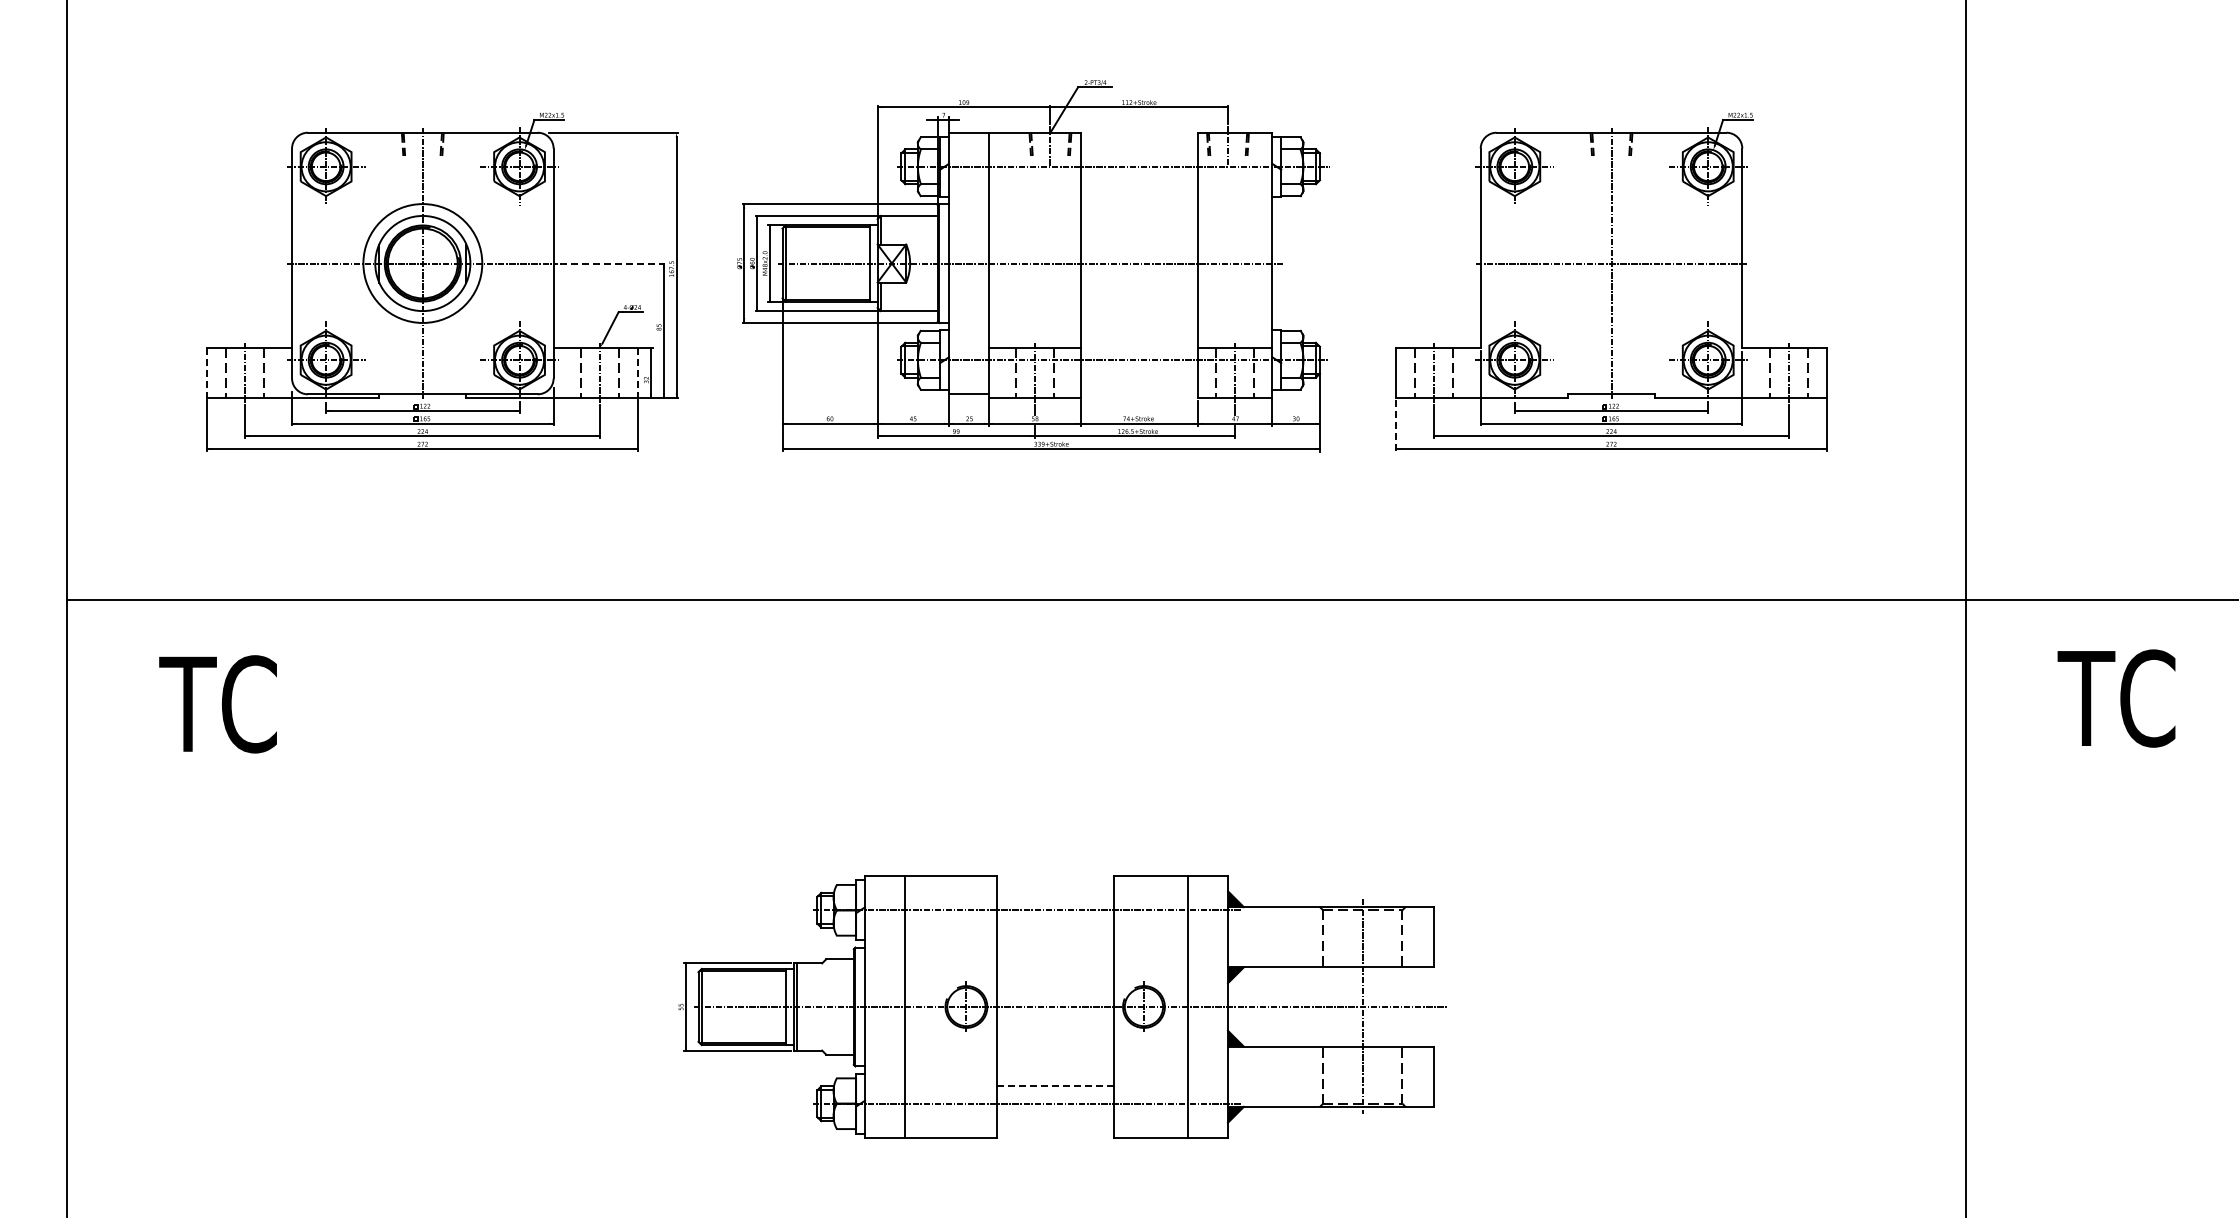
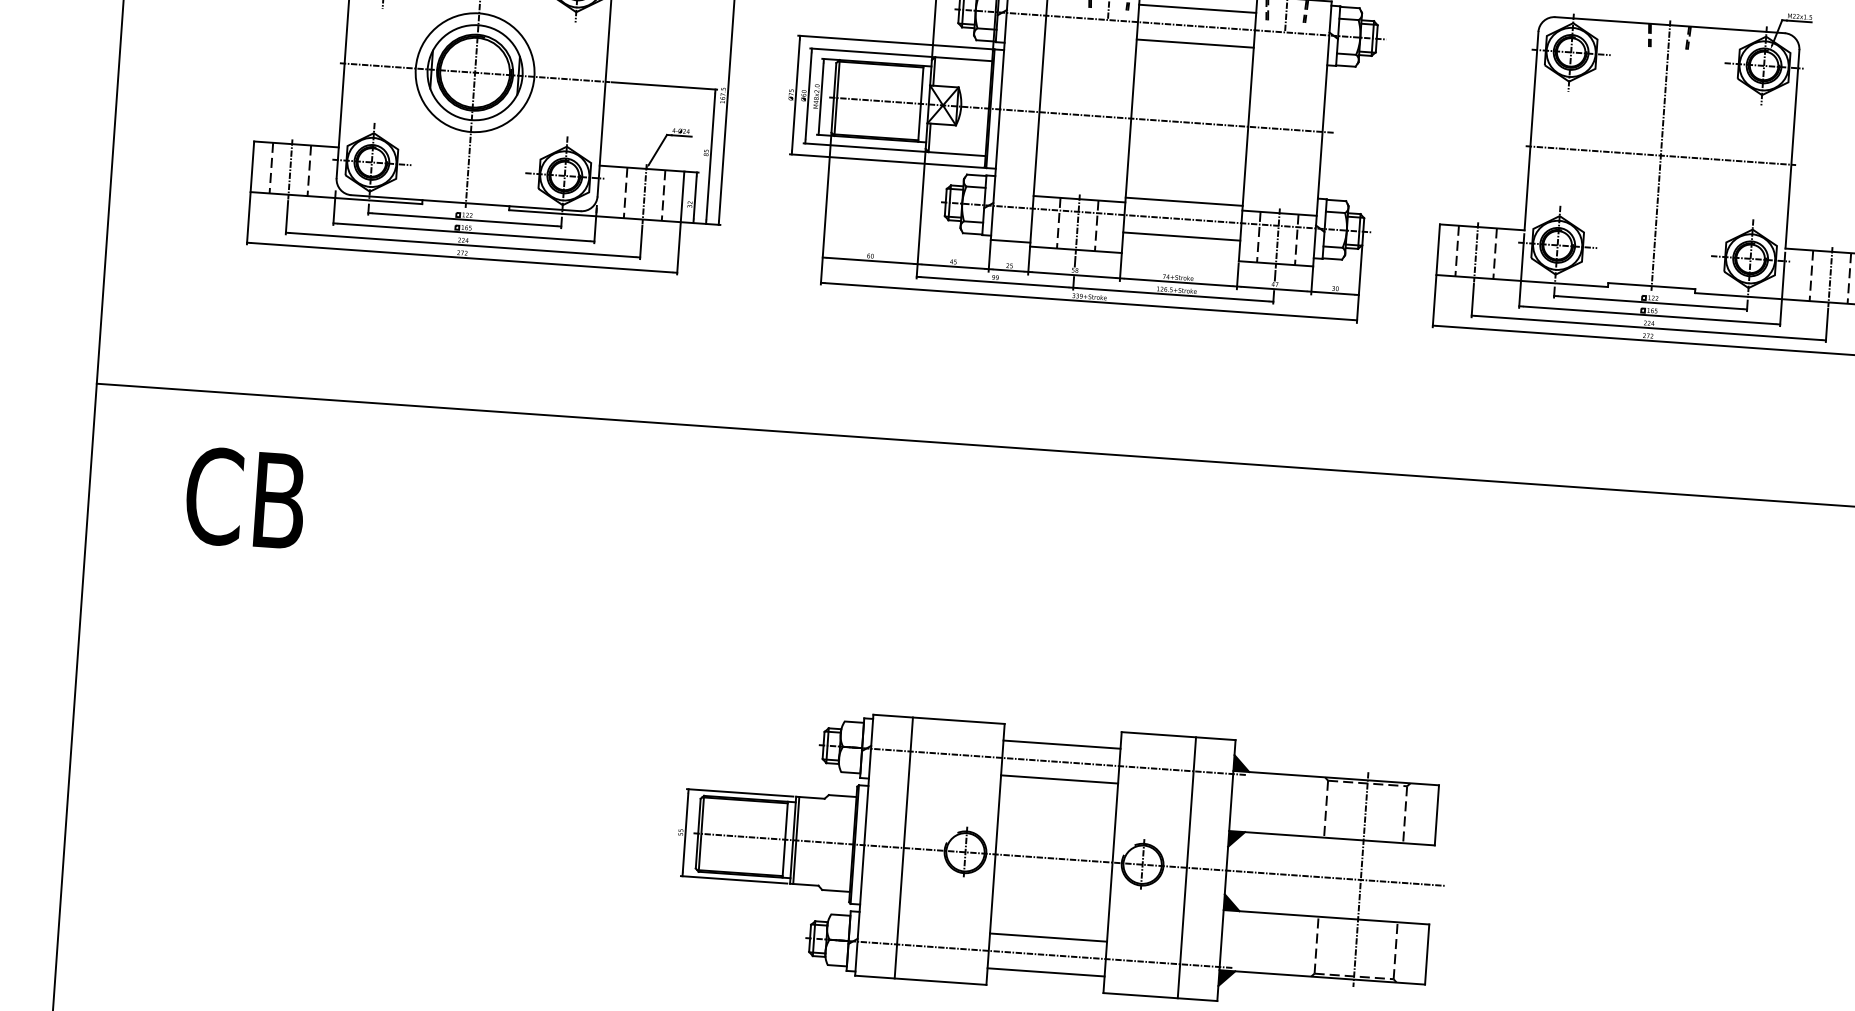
line: (1138, 149) -> (1196, 8), added
line: (1138, 184) -> (1194, 43), added
line: (612, 263) -> (664, 85), dashed -> solid
line: (1138, 342) -> (1183, 201), added
line: (207, 373) -> (252, 167), dashed -> solid
line: (638, 373) -> (682, 197), dashed -> solid
line: (1138, 377) -> (1181, 236), added
line: (1395, 425) -> (1434, 302), dashed -> solid
text: (220, 704) -> (242, 498), TC -> CB
line: (1054, 892) -> (1061, 744), added
line: (1054, 927) -> (1058, 779), added
line: (1055, 1086) -> (1048, 937), dashed -> solid
line: (1054, 1121) -> (1045, 972), added

